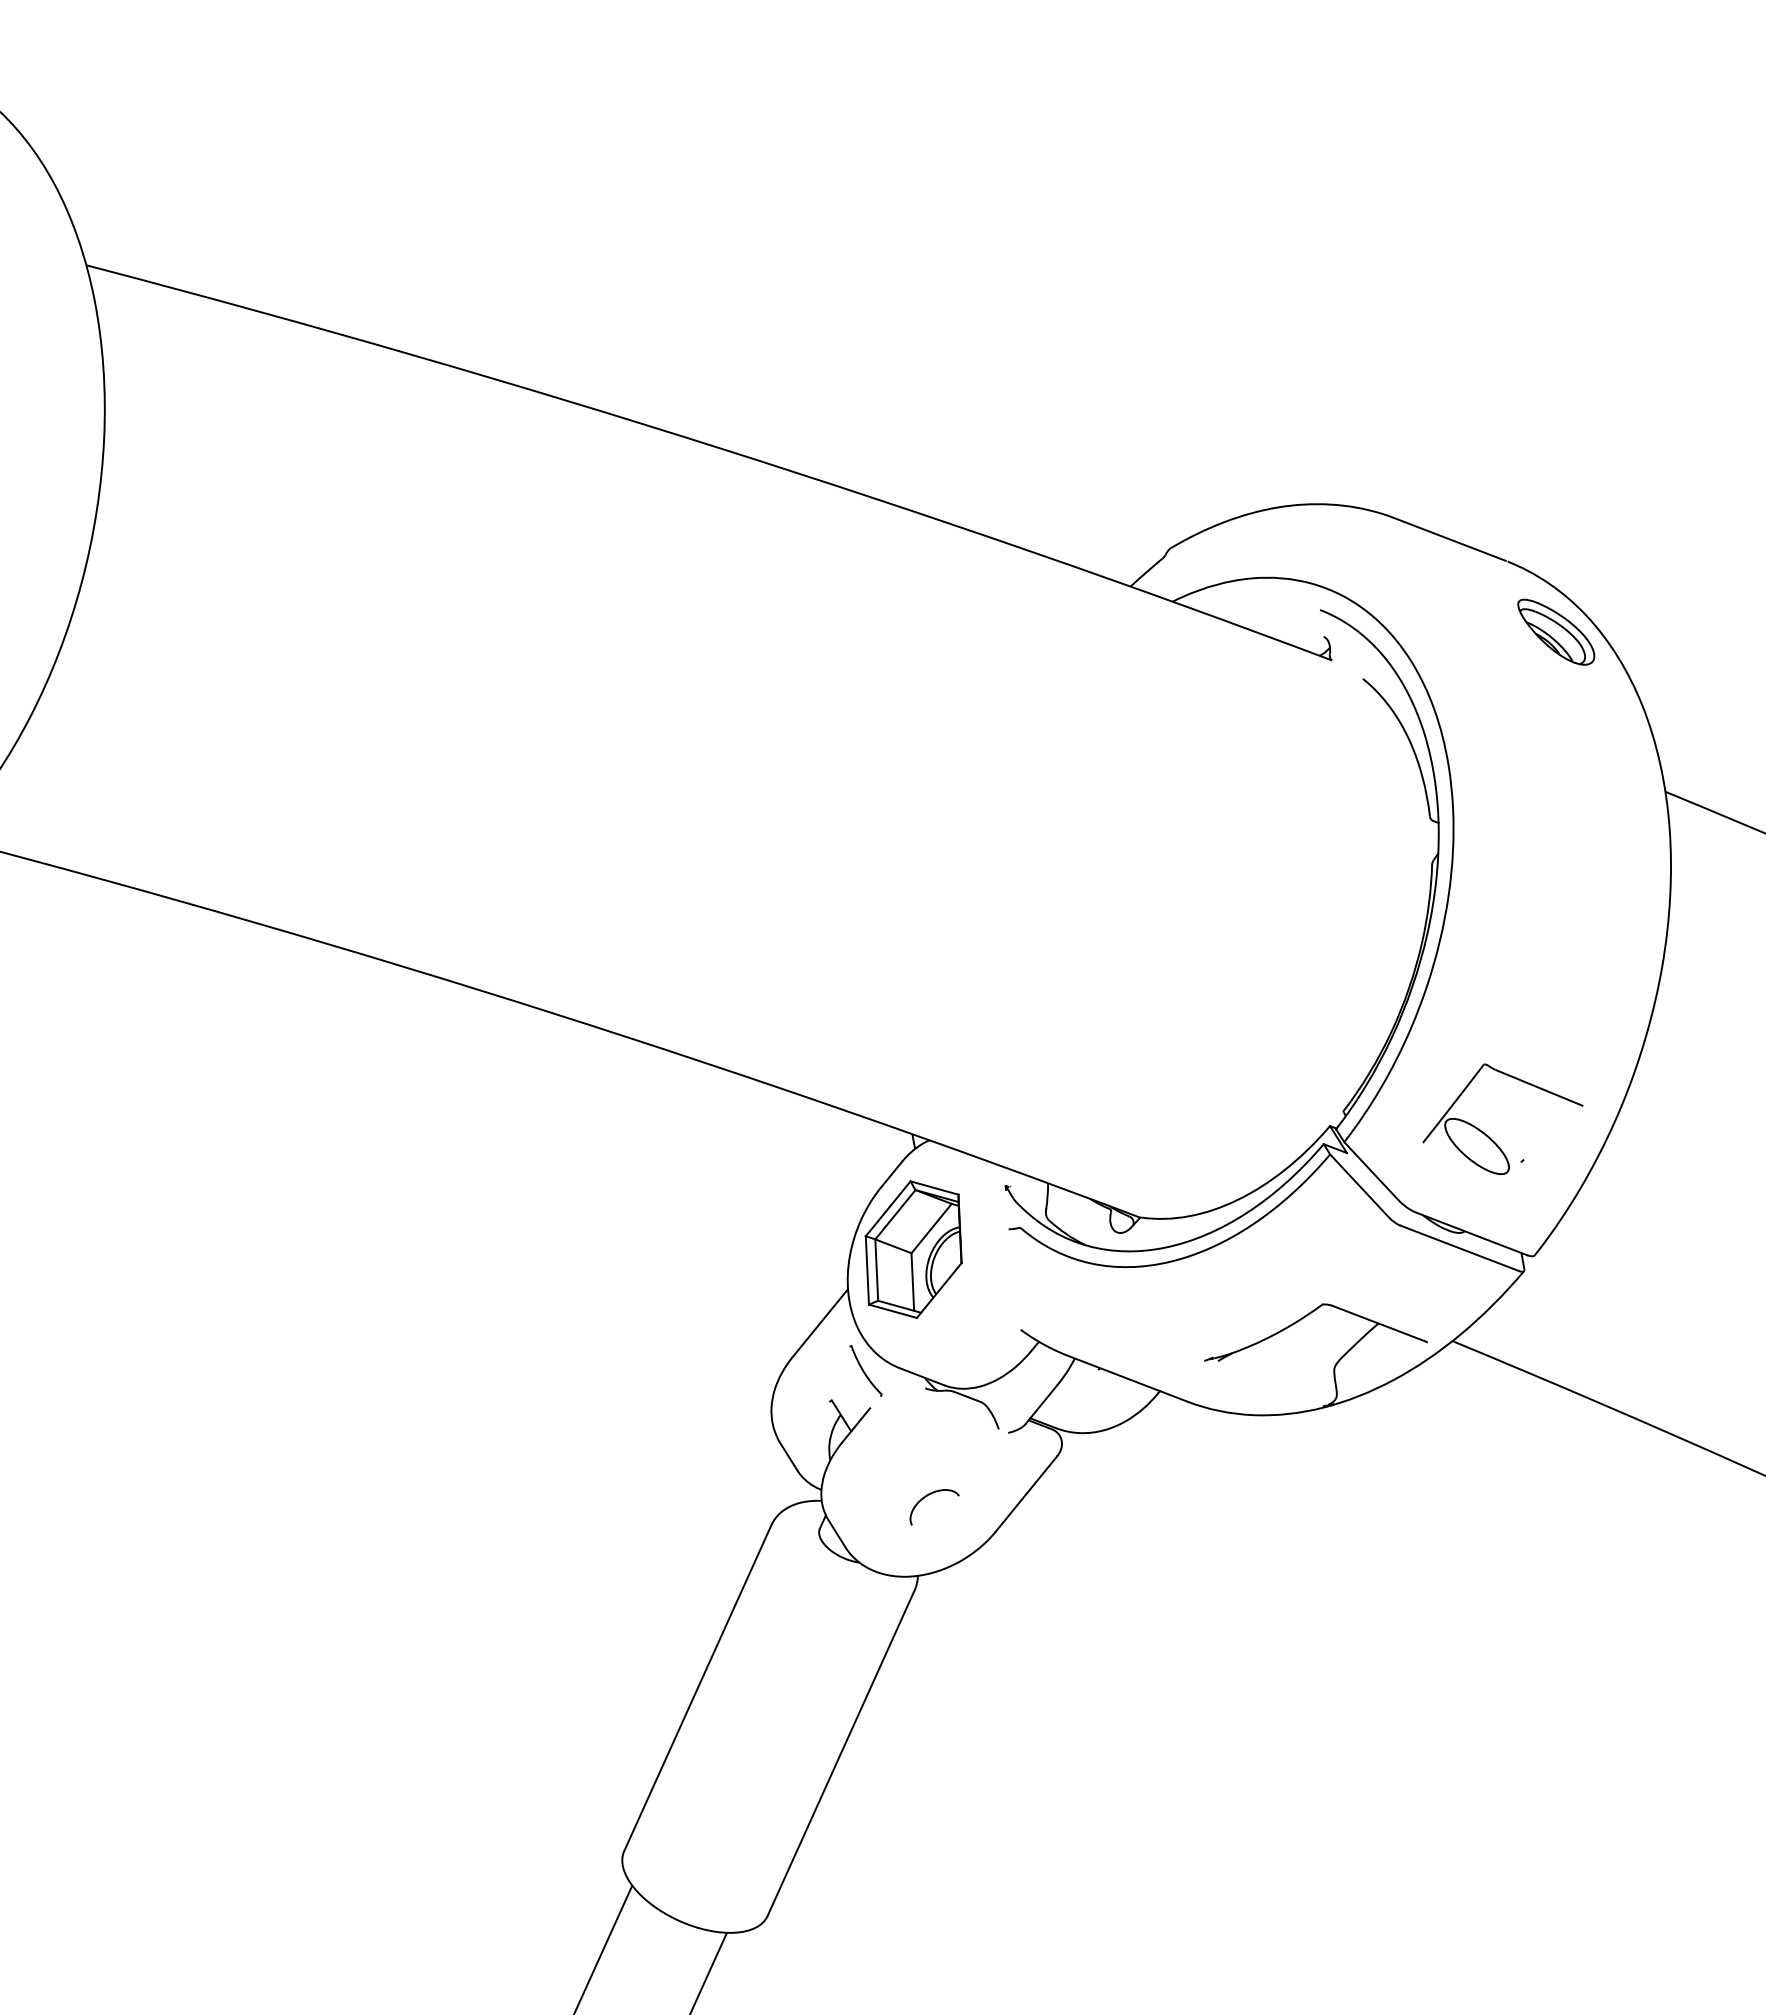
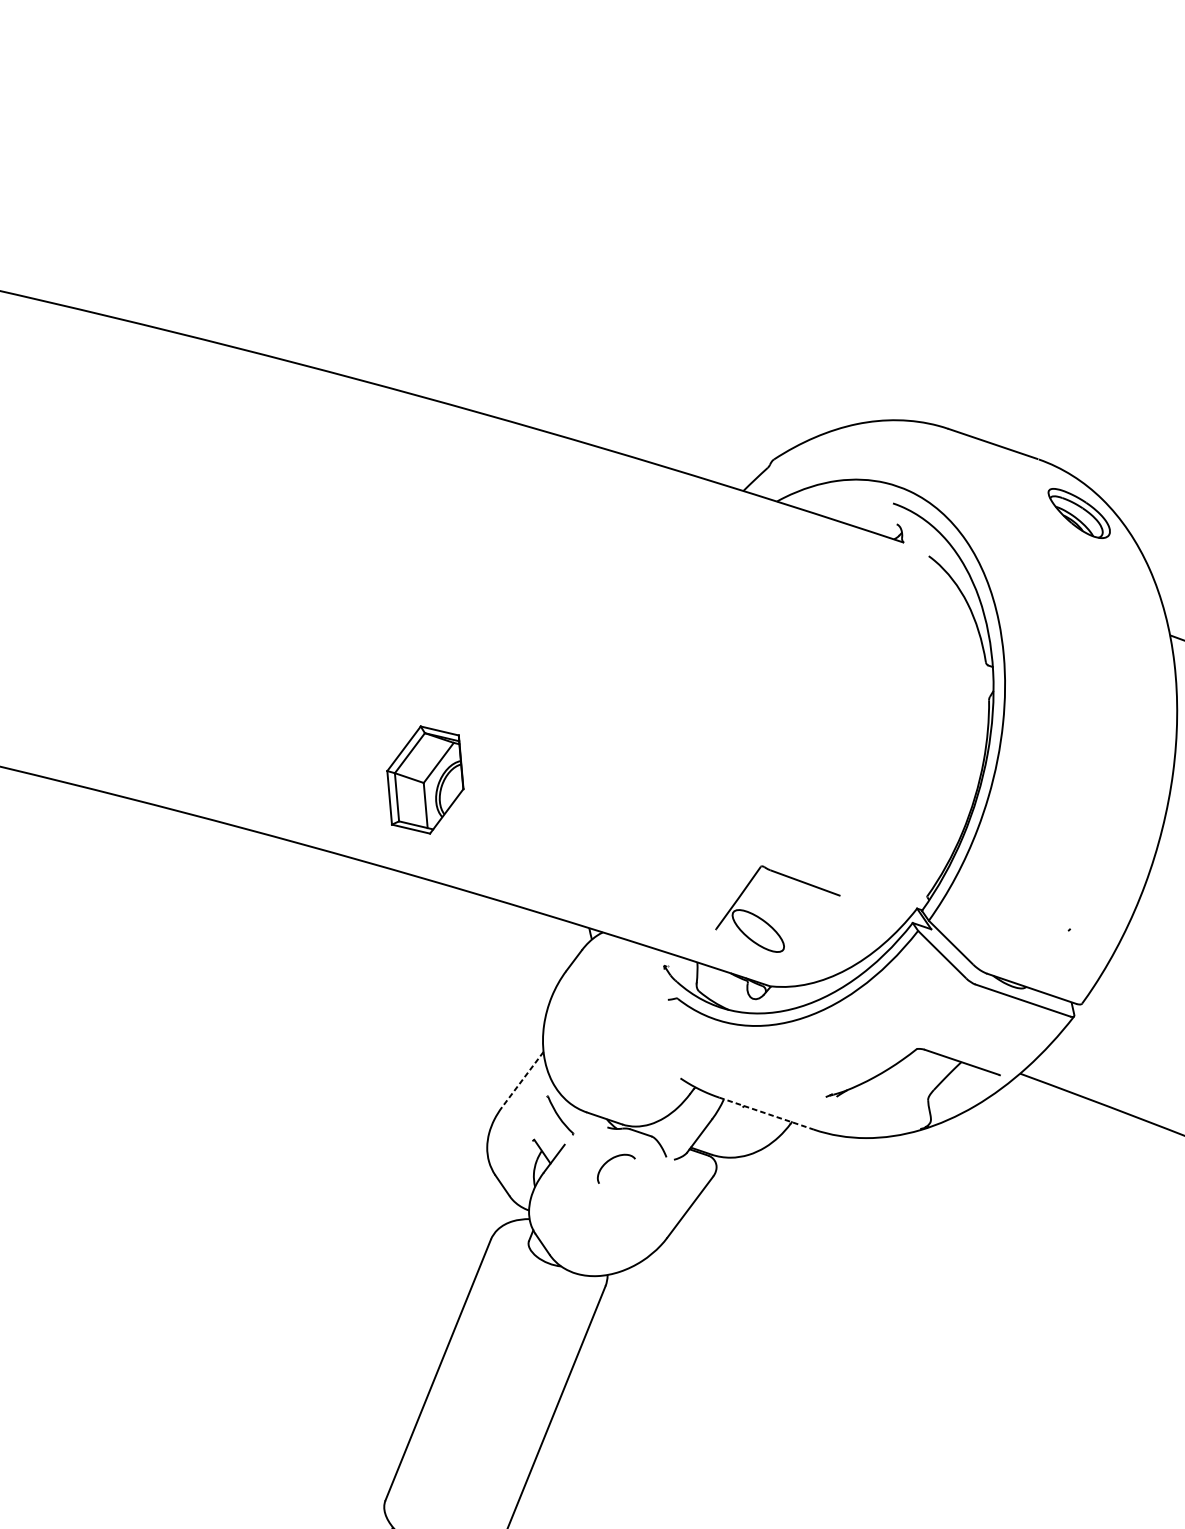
part: (1488, 1135) -> (766, 922), moved
part: (913, 1249) -> (425, 779), moved
line: (820, 1323) -> (523, 1079), solid -> dashed
line: (1128, 1379) -> (766, 1114), solid -> dashed
curve: (929, 1495) -> (612, 1159), moved

